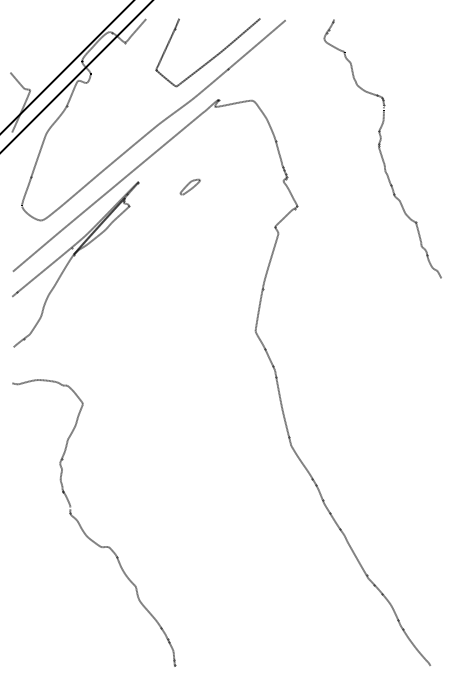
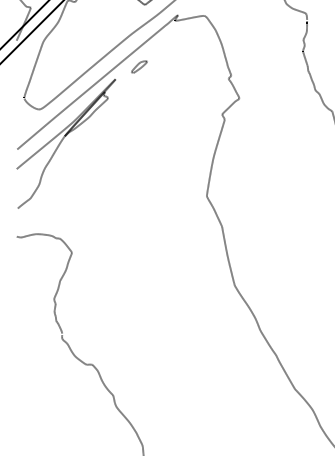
part: (189, 186) -> (138, 66), moved

